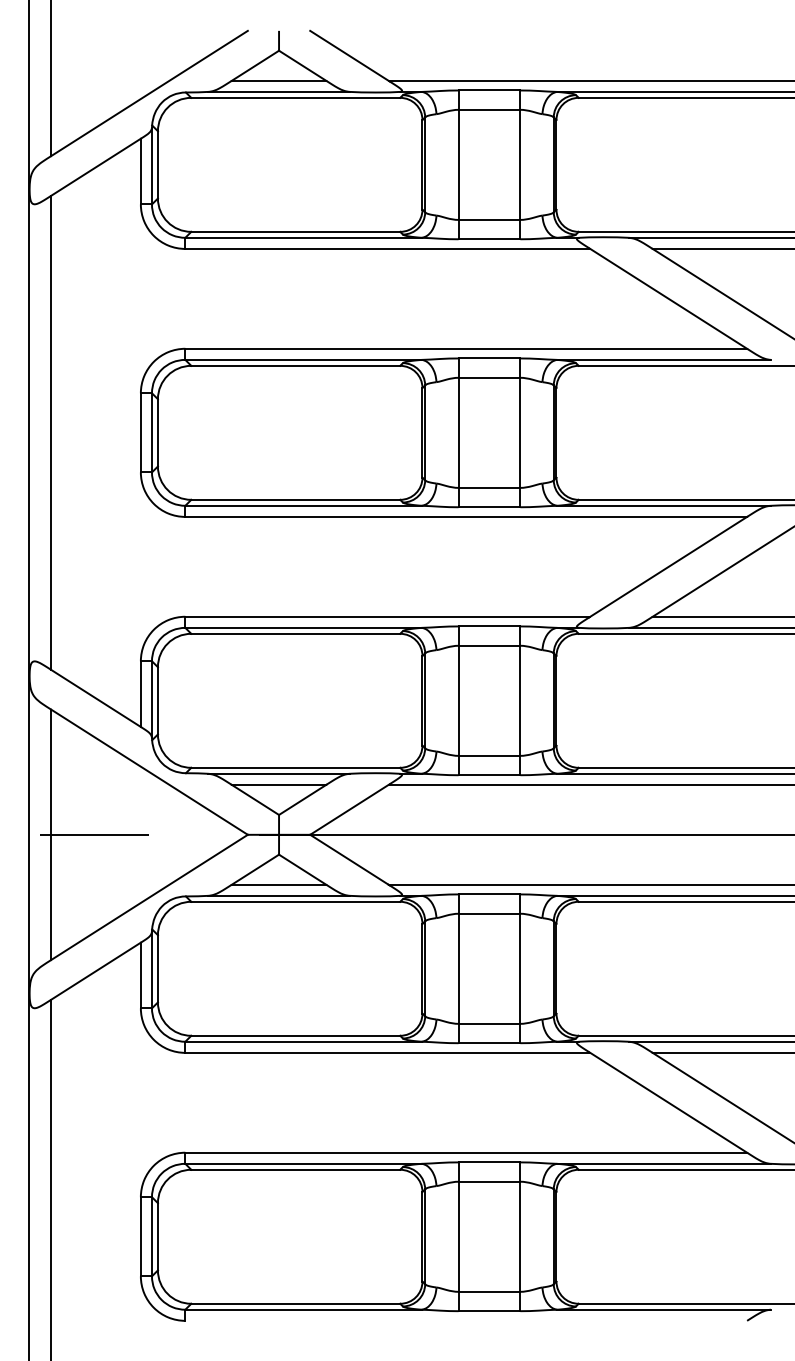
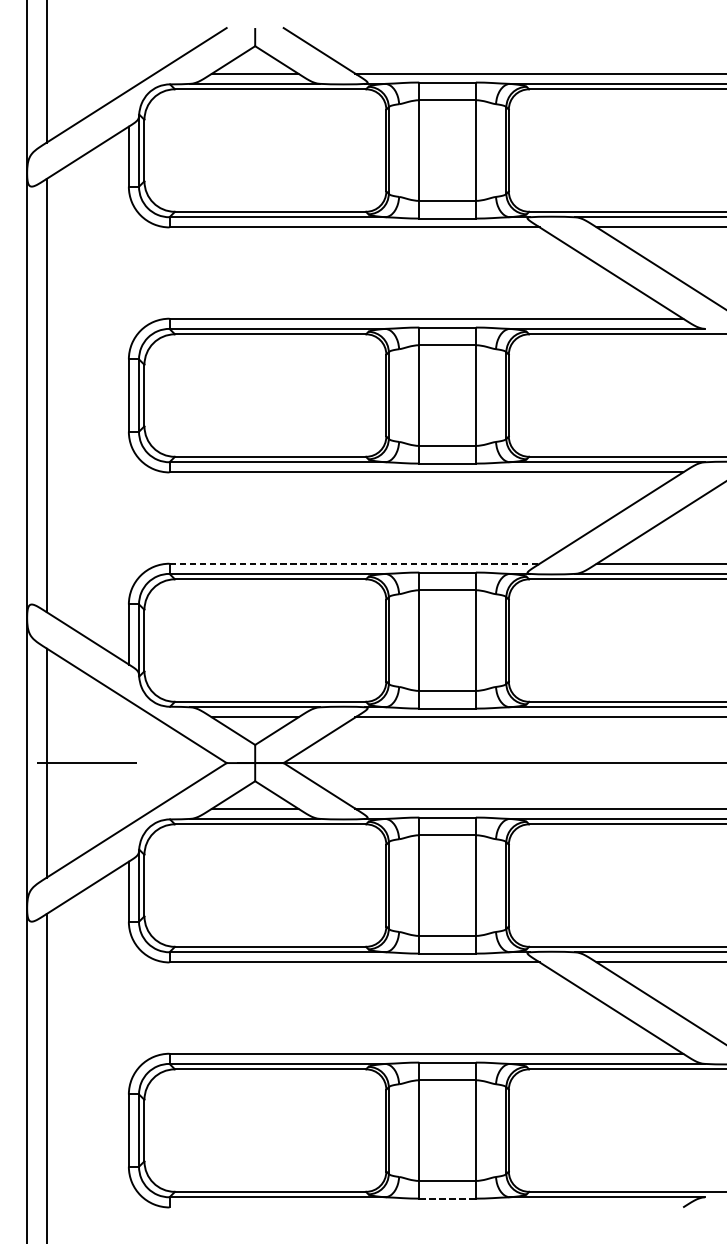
line: (388, 616) -> (355, 563), solid -> dashed
line: (489, 1311) -> (447, 1198), solid -> dashed

